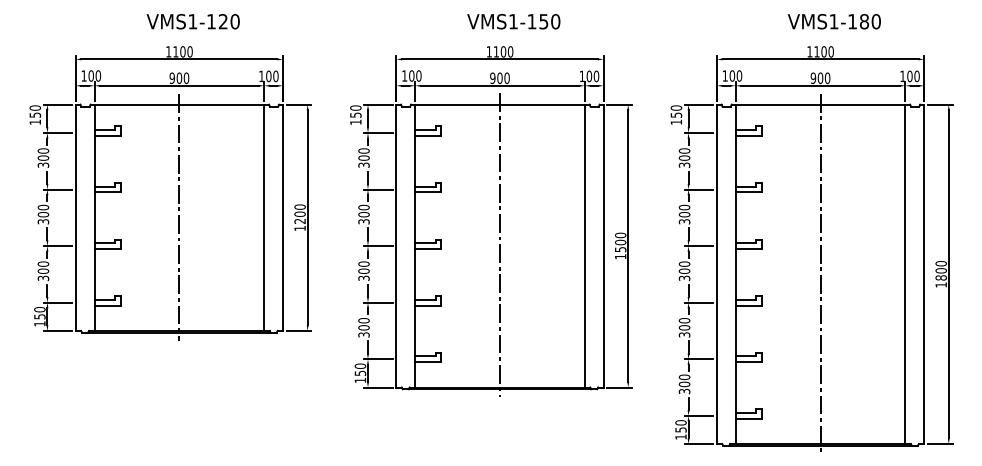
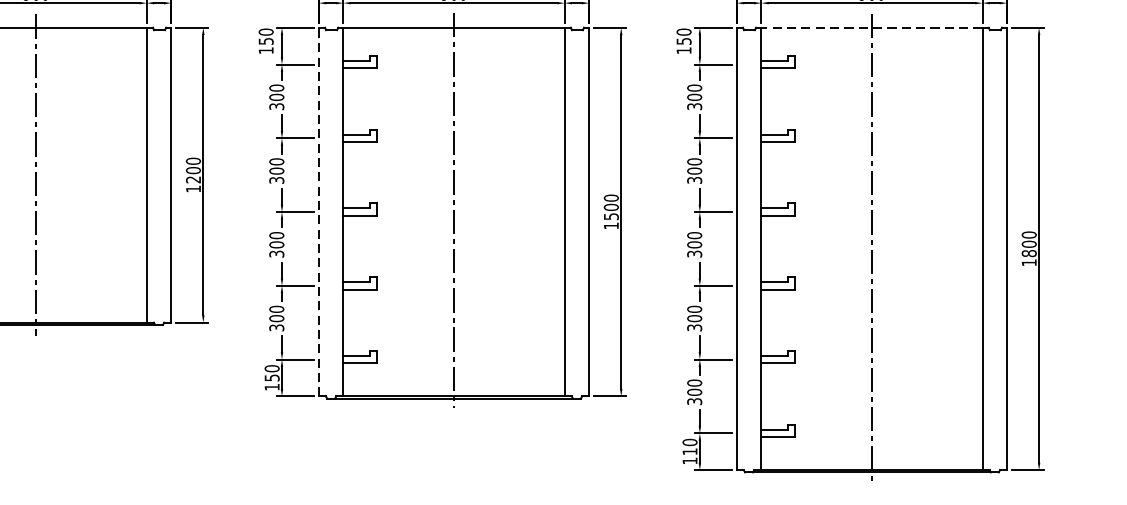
line: (820, 104) -> (871, 27), solid -> dashed
line: (396, 245) -> (319, 211), solid -> dashed
text: (680, 429) -> (689, 451), 150 -> 110

